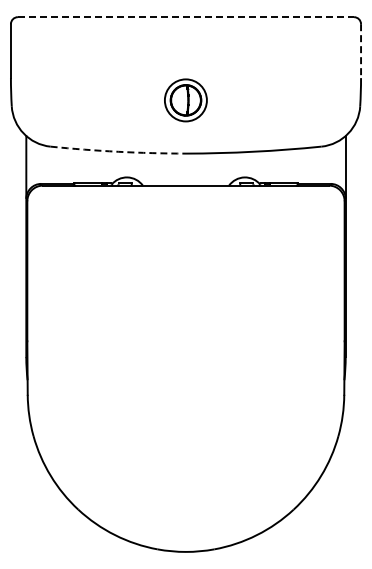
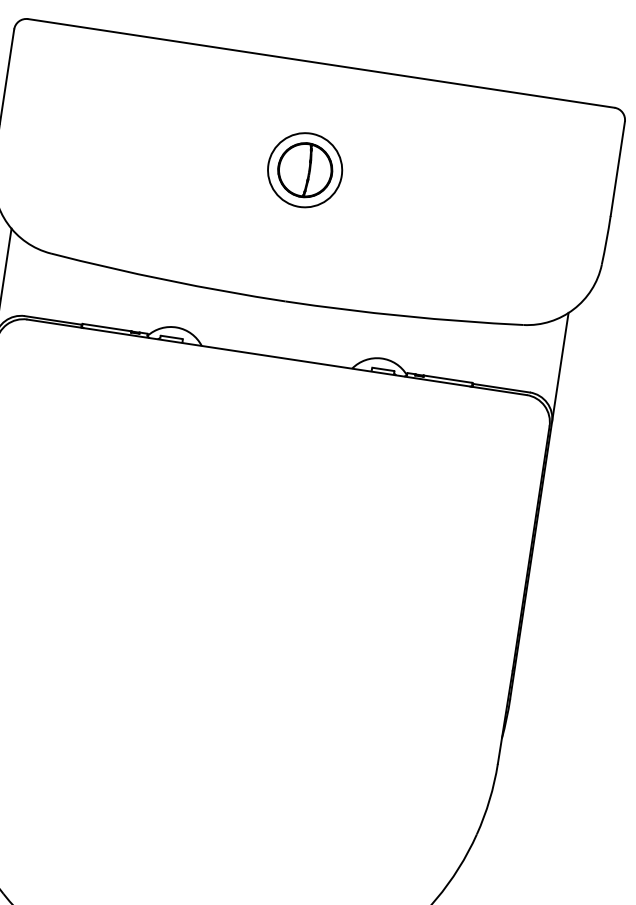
line: (186, 17) -> (322, 64), dashed -> solid
line: (361, 51) -> (618, 169), dashed -> solid
part: (185, 100) -> (304, 170), moved
arc: (118, 151) -> (168, 279), dashed -> solid

